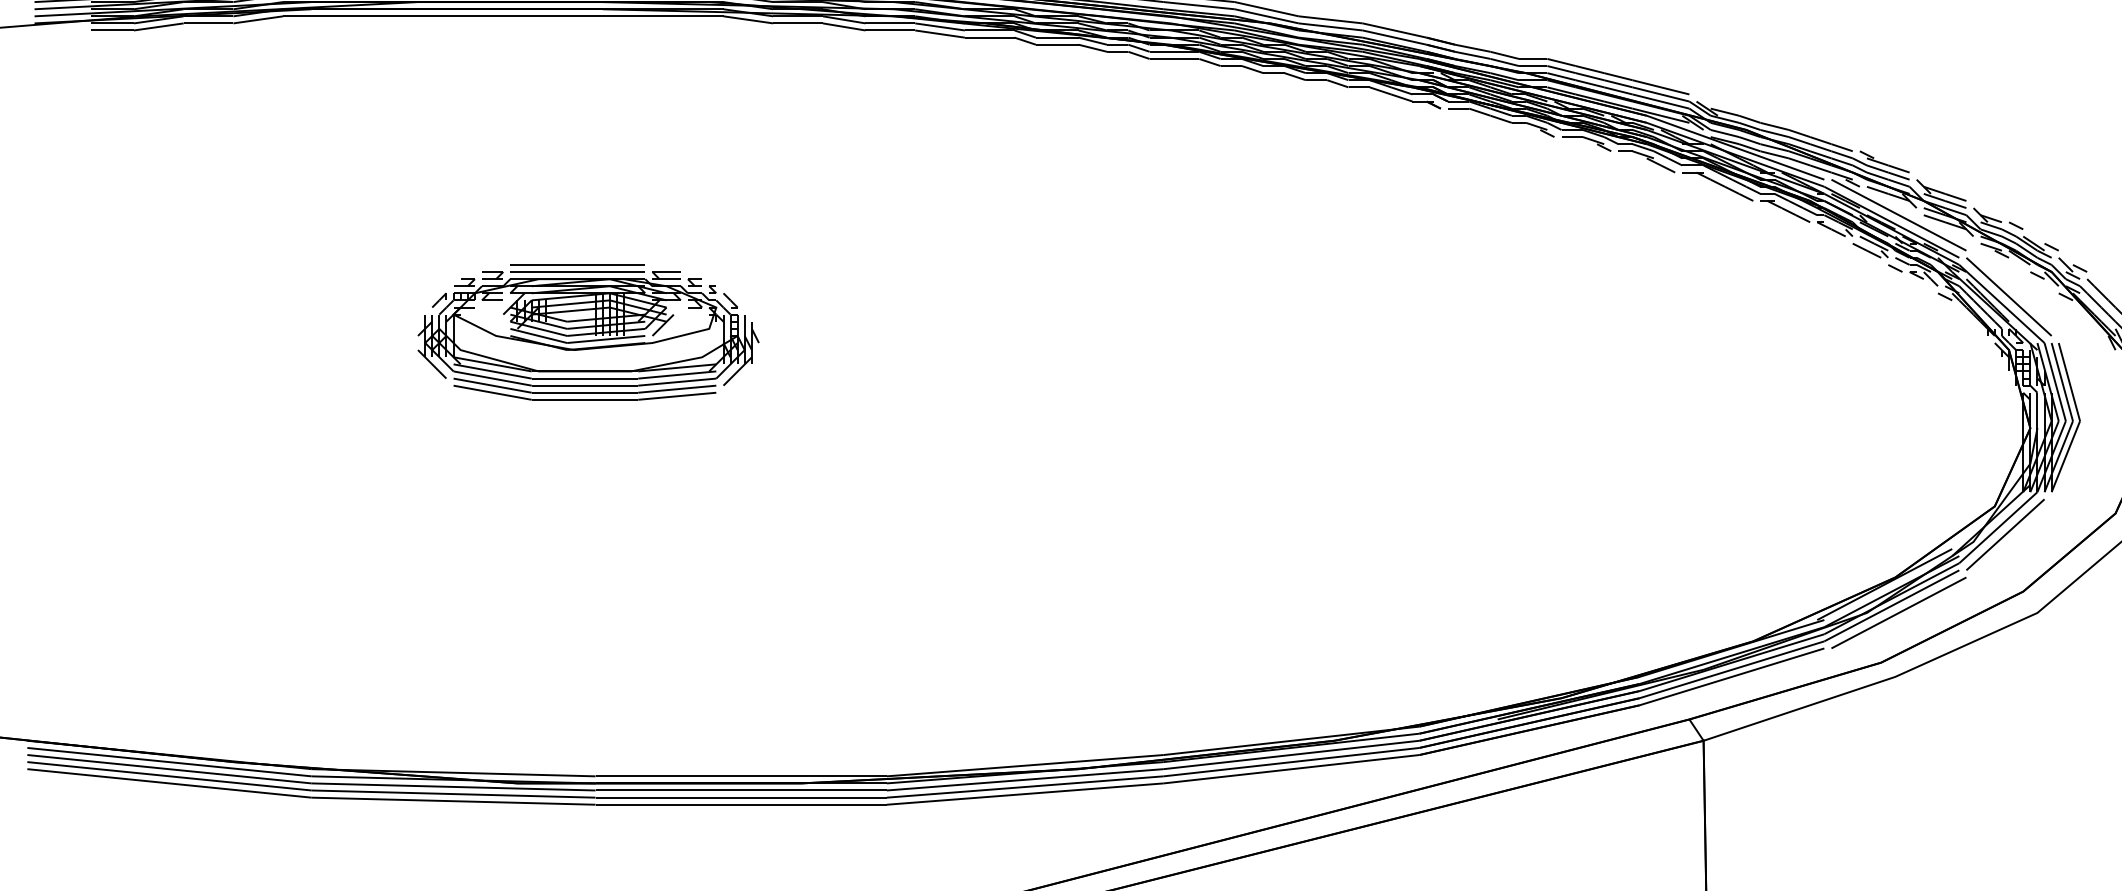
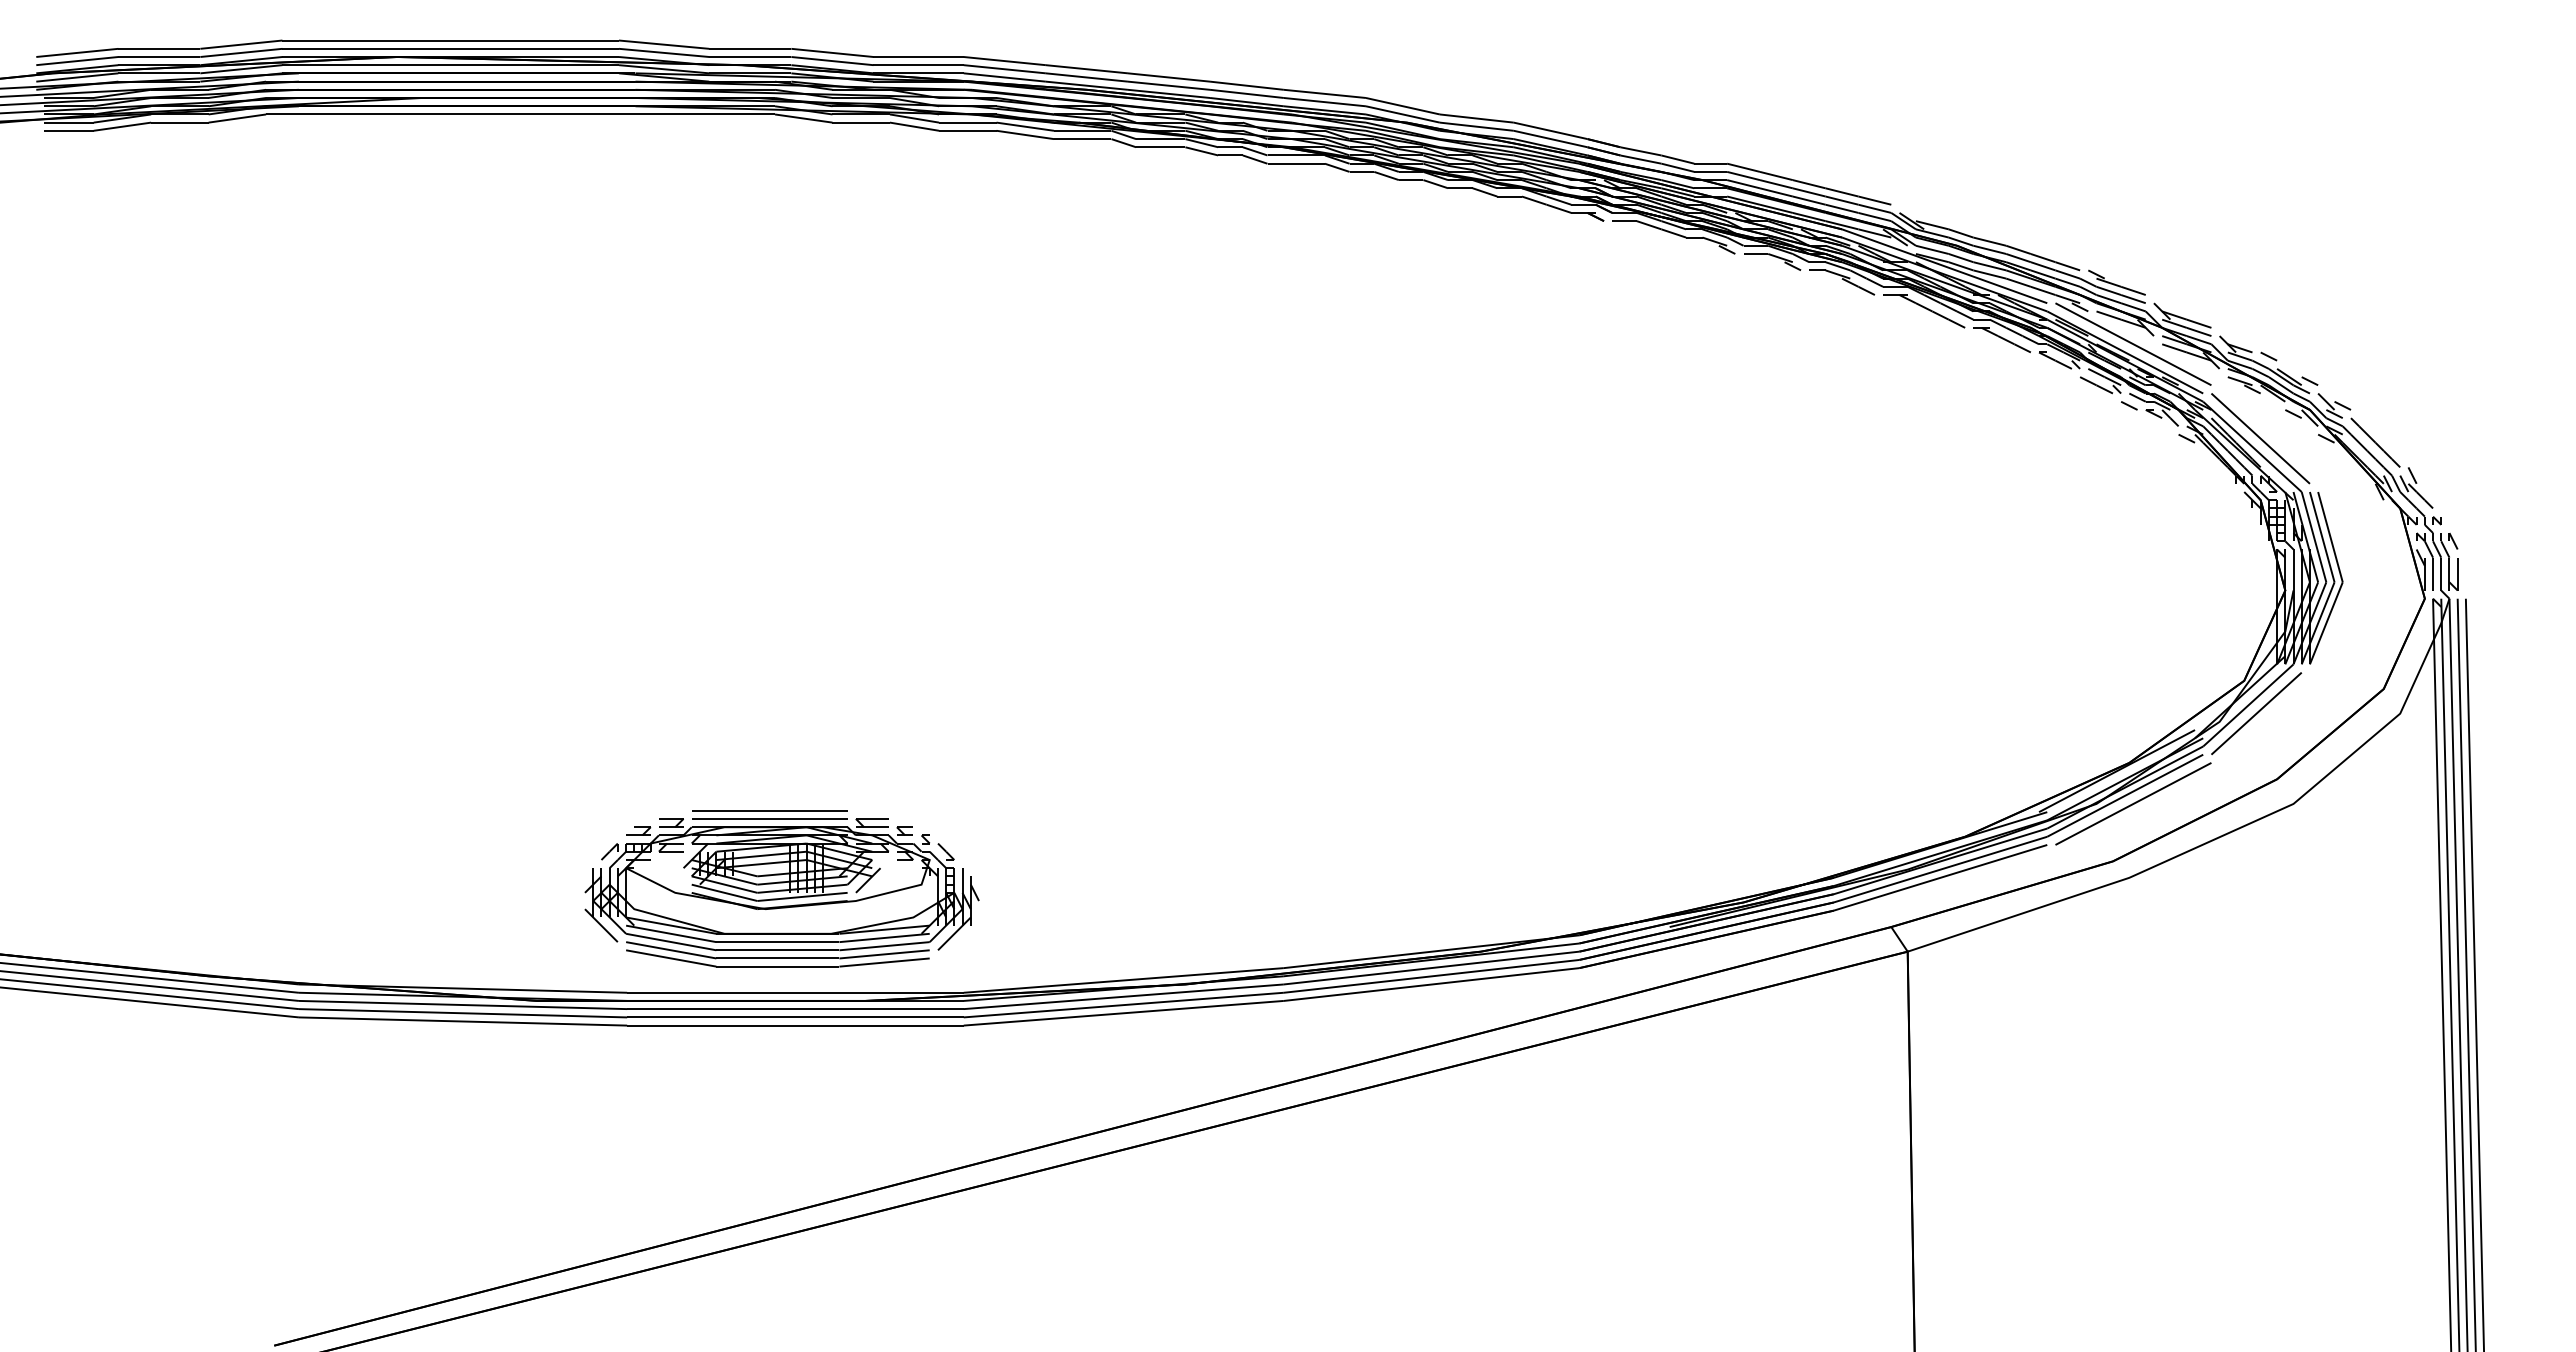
part: (588, 332) -> (781, 888), moved

